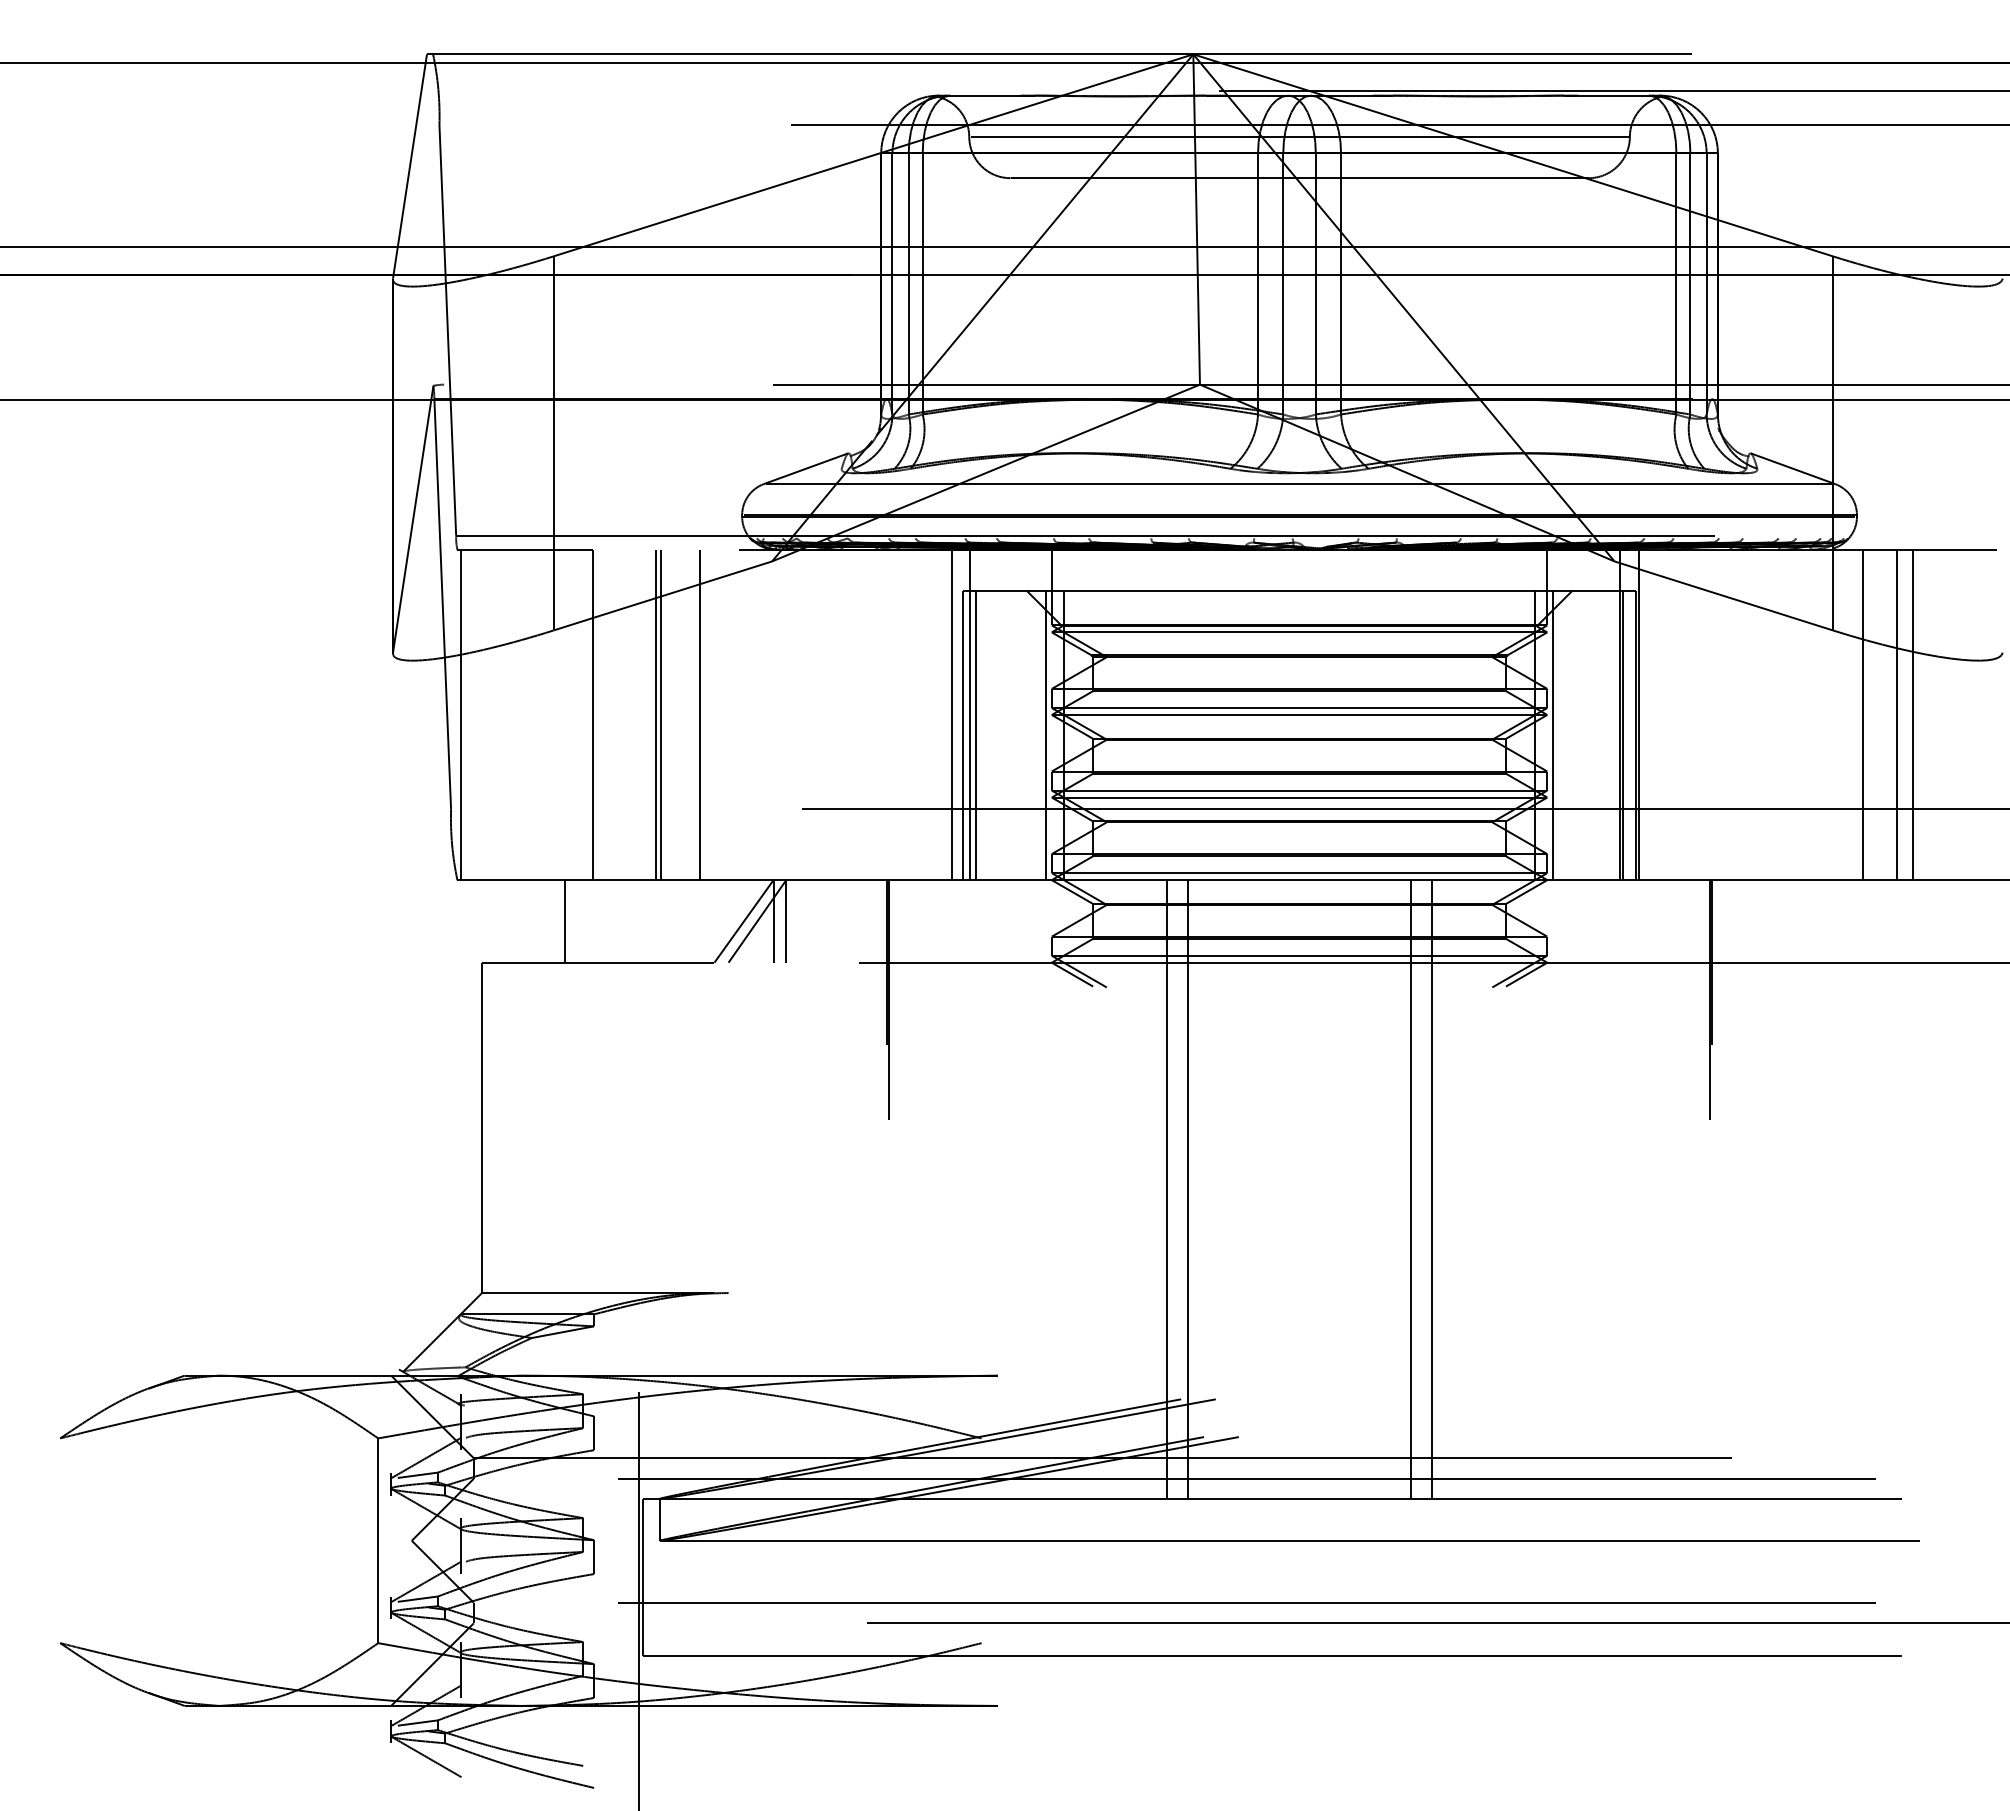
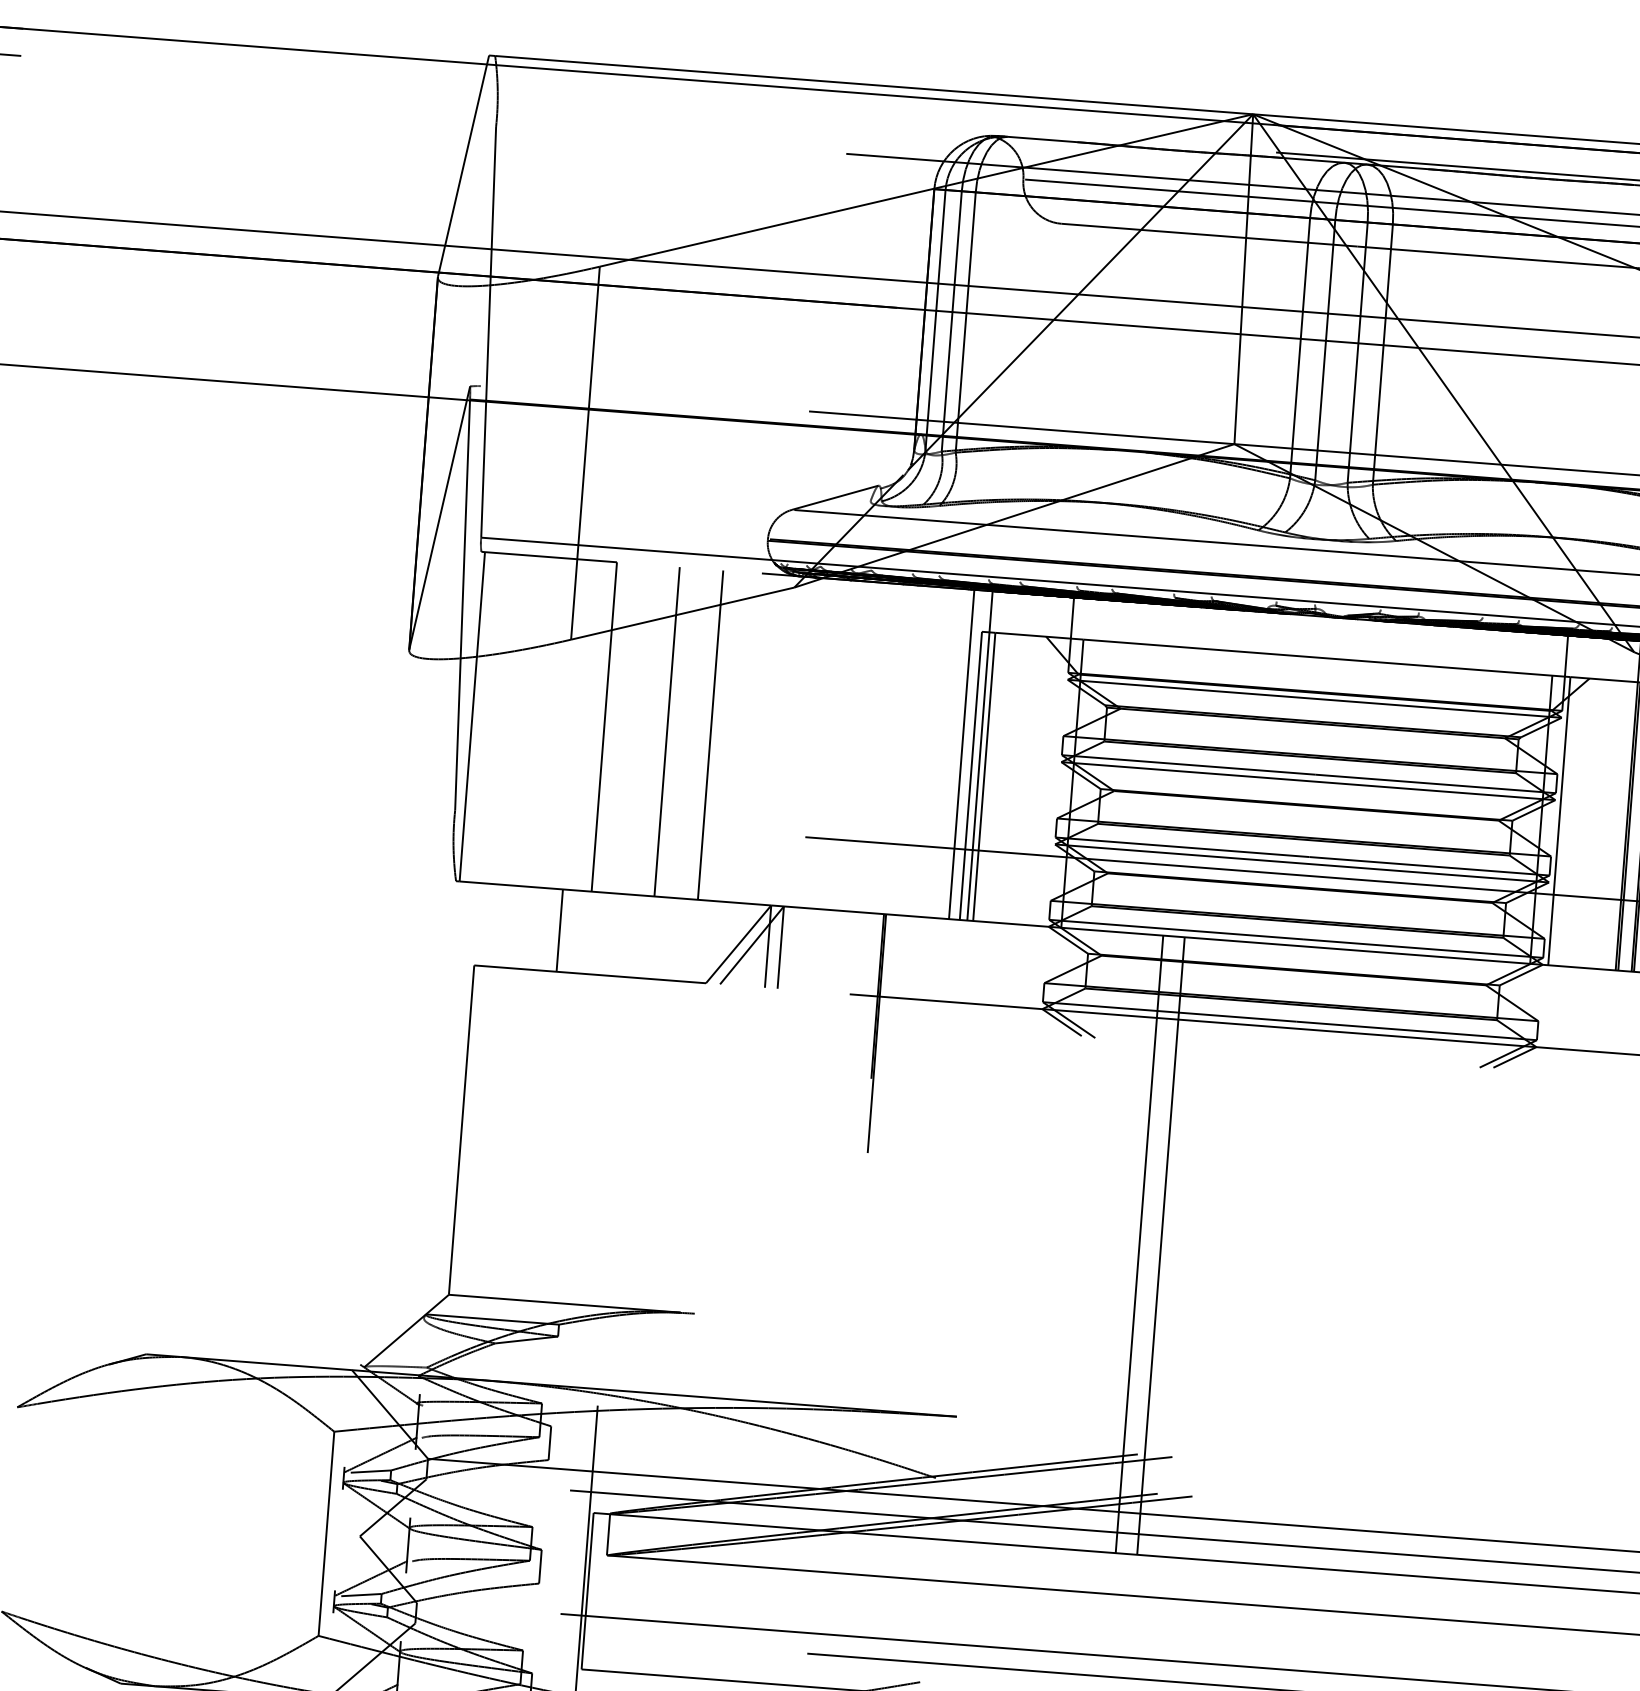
line: (660, 714) -> (671, 731), removed
line: (1046, 735) -> (1054, 782), removed
line: (1410, 1189) -> (1382, 1262), removed
line: (1432, 1189) -> (1404, 1264), removed

